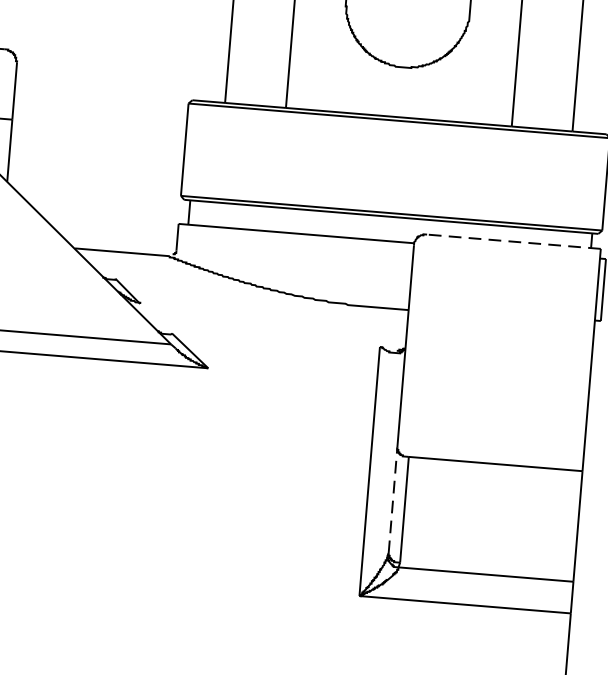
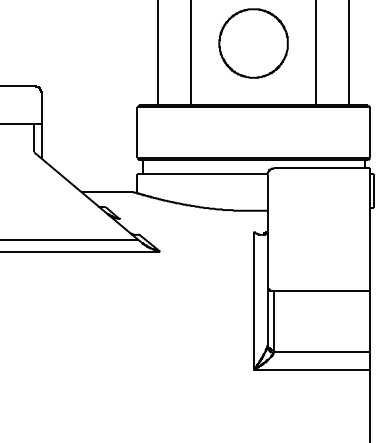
line: (514, 241) -> (322, 168), dashed -> solid
line: (392, 499) -> (267, 315), dashed -> solid

